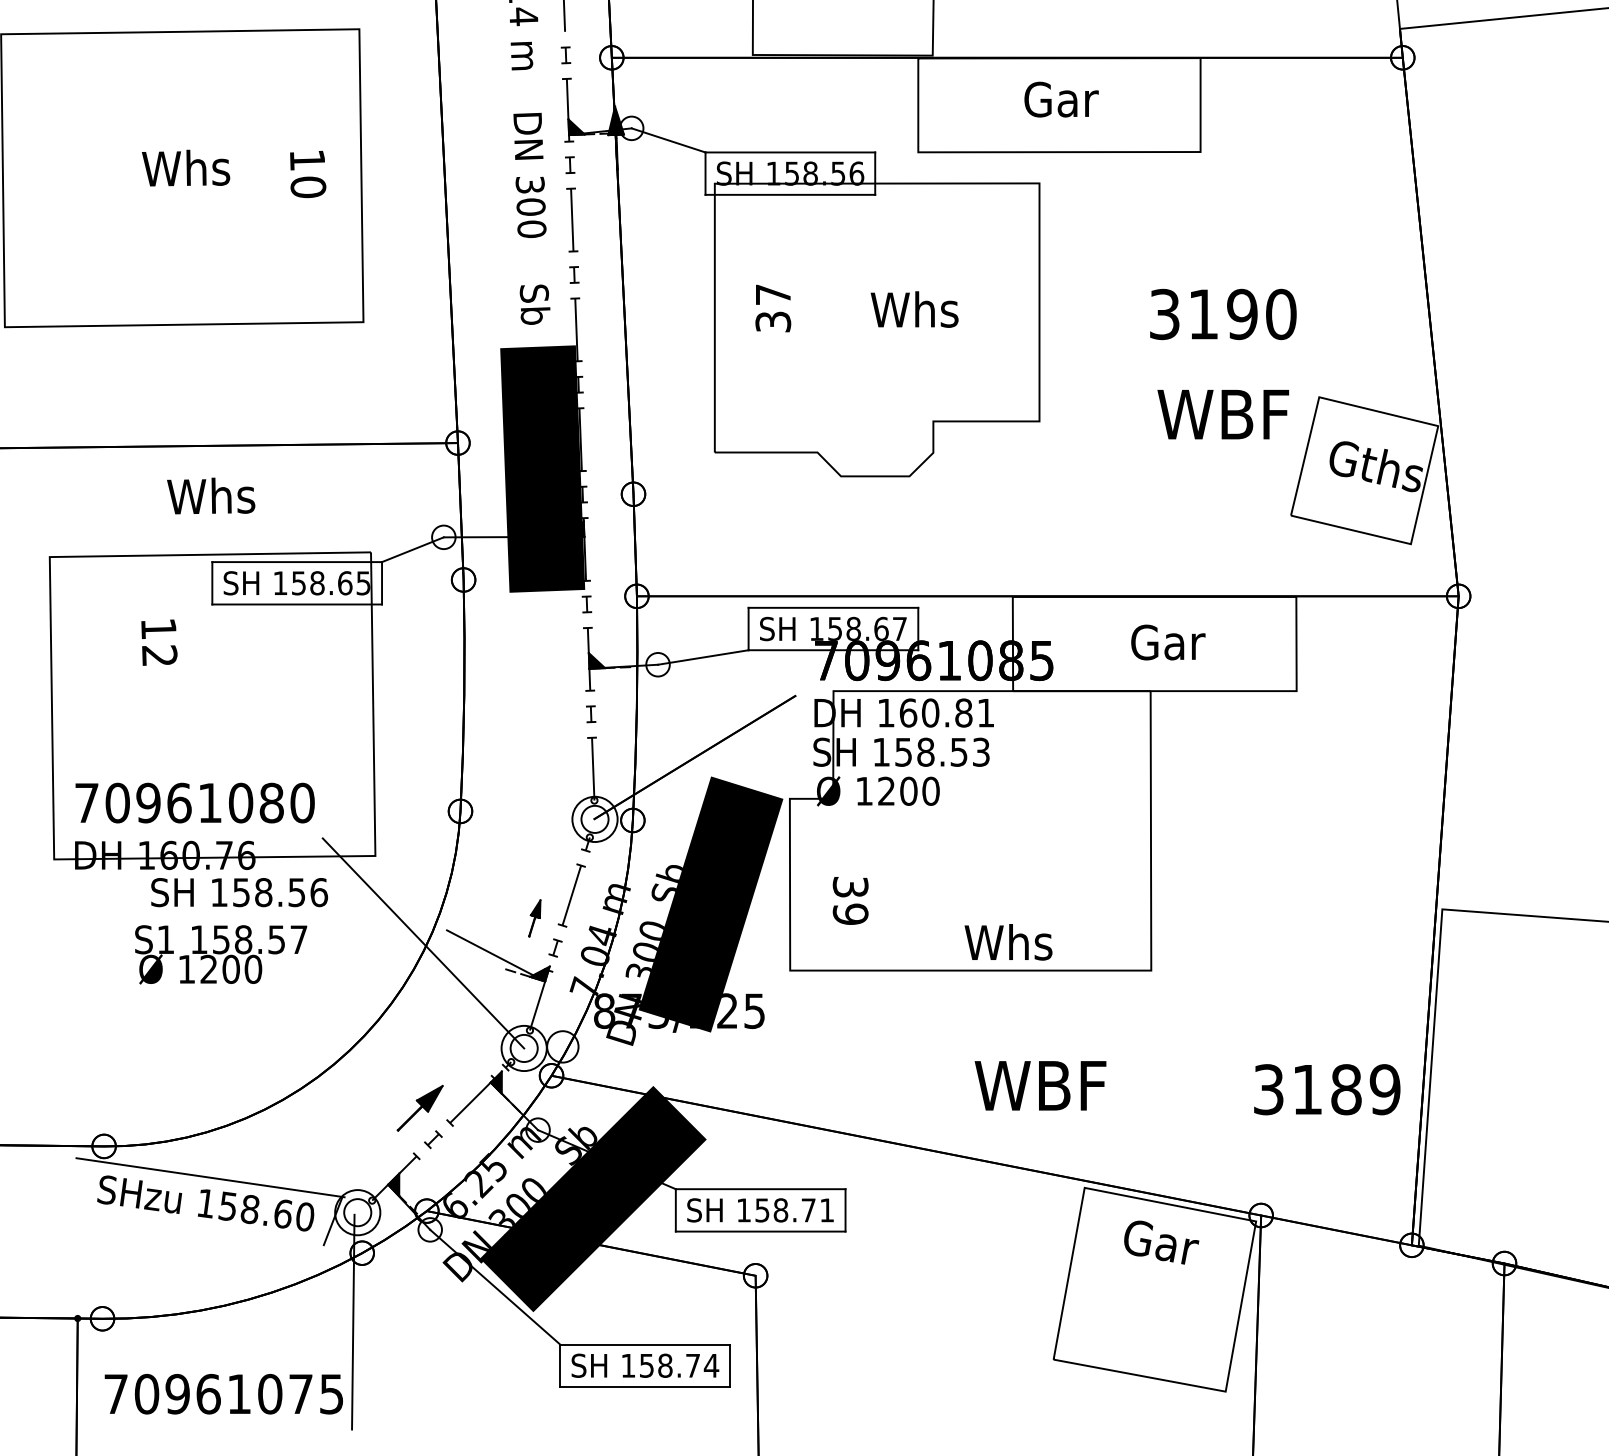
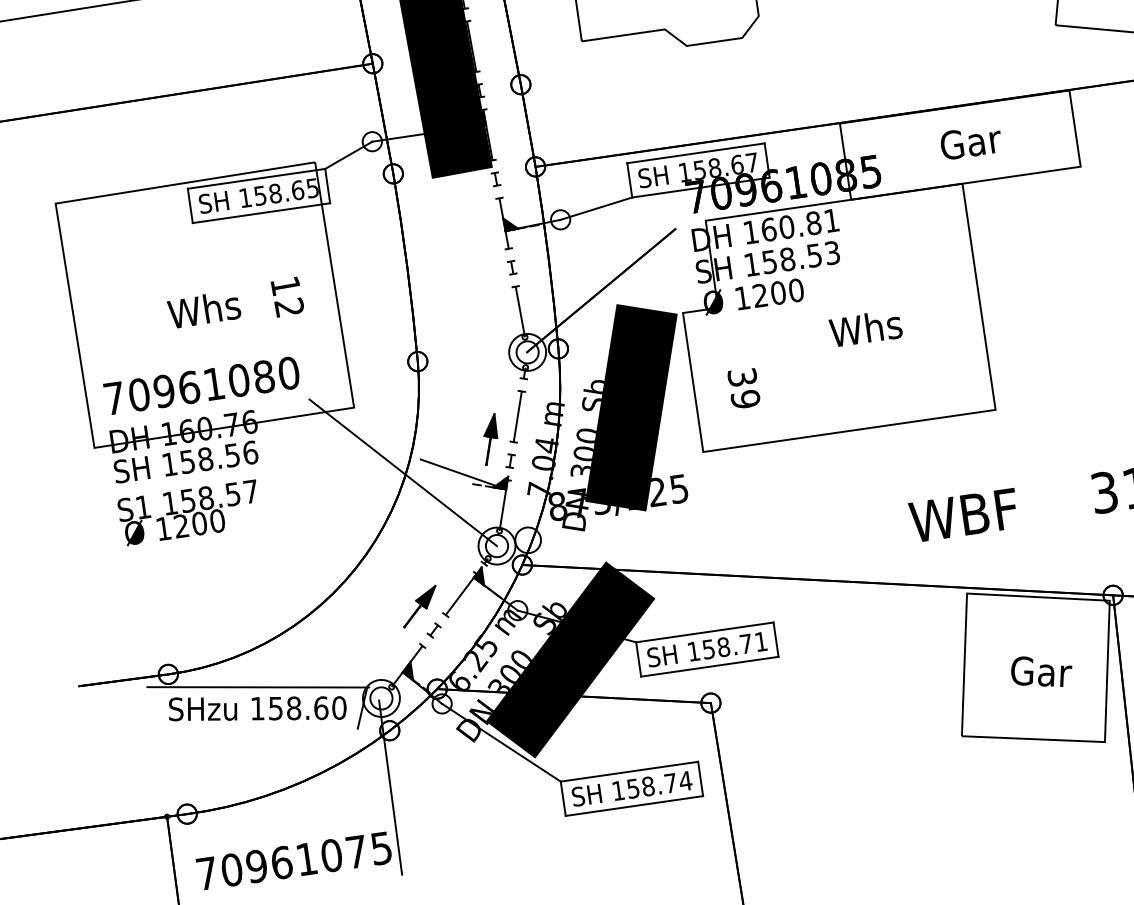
text: (211, 495) -> (204, 308), moved
text: (159, 642) -> (287, 296), moved
text: (239, 892) -> (186, 462), moved
part: (534, 918) -> (490, 439), size x1.67
text: (1008, 942) -> (865, 328), moved
text: (221, 954) -> (190, 512), moved
text: (1040, 1085) -> (963, 515), moved
text: (1161, 1242) -> (1041, 671), moved

